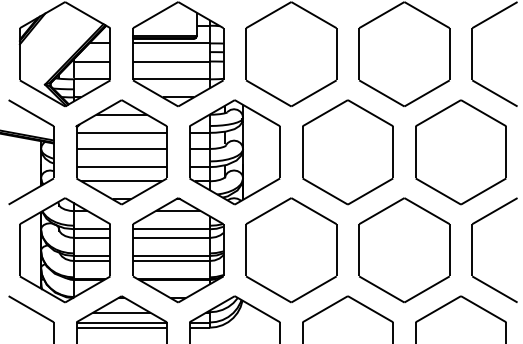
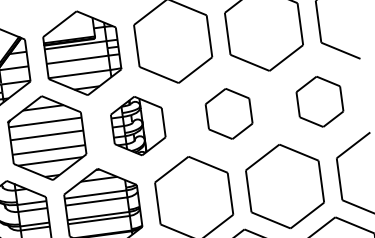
part: (234, 152) -> (137, 126), size x0.7
part: (347, 152) -> (228, 114), size x0.6
part: (460, 152) -> (319, 101), size x0.6

